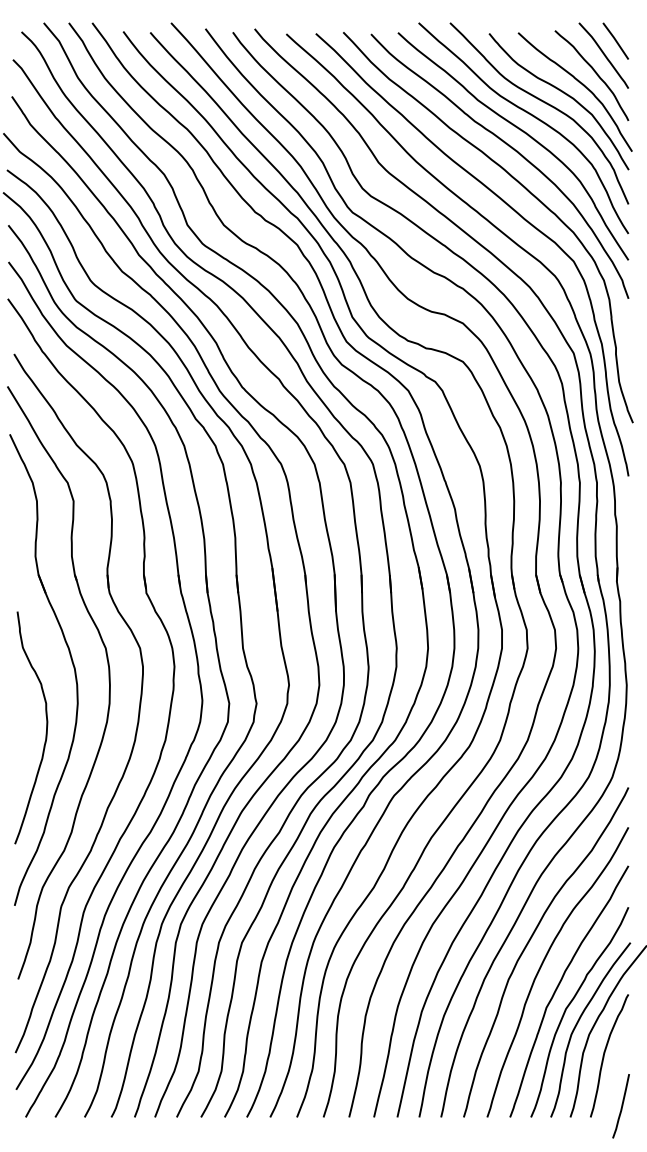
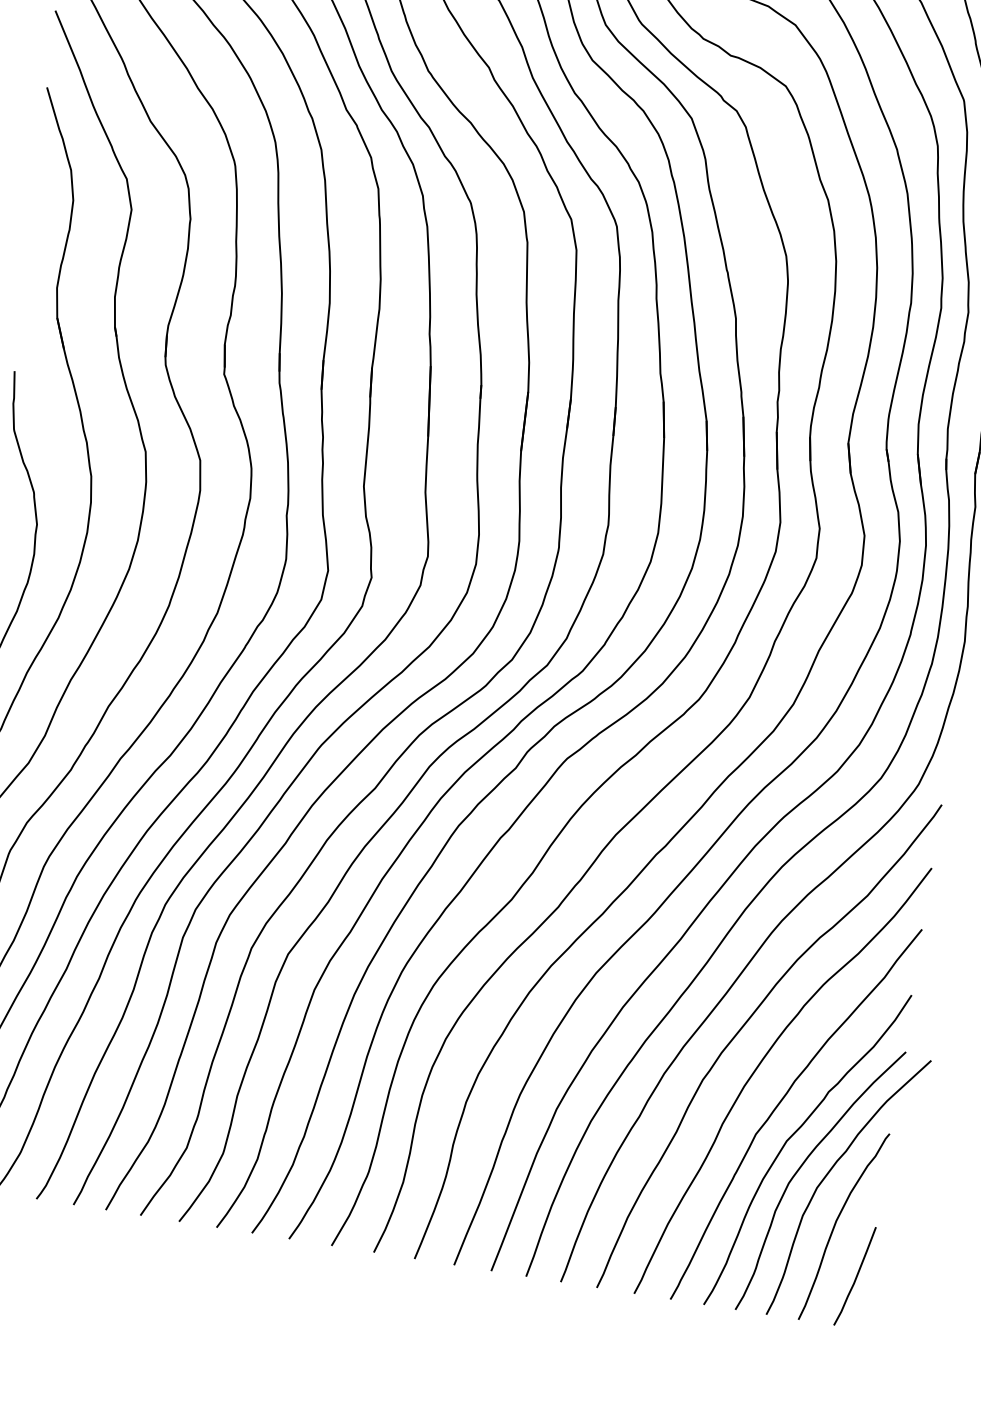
curve: (621, 1106) -> (855, 1276), moved

